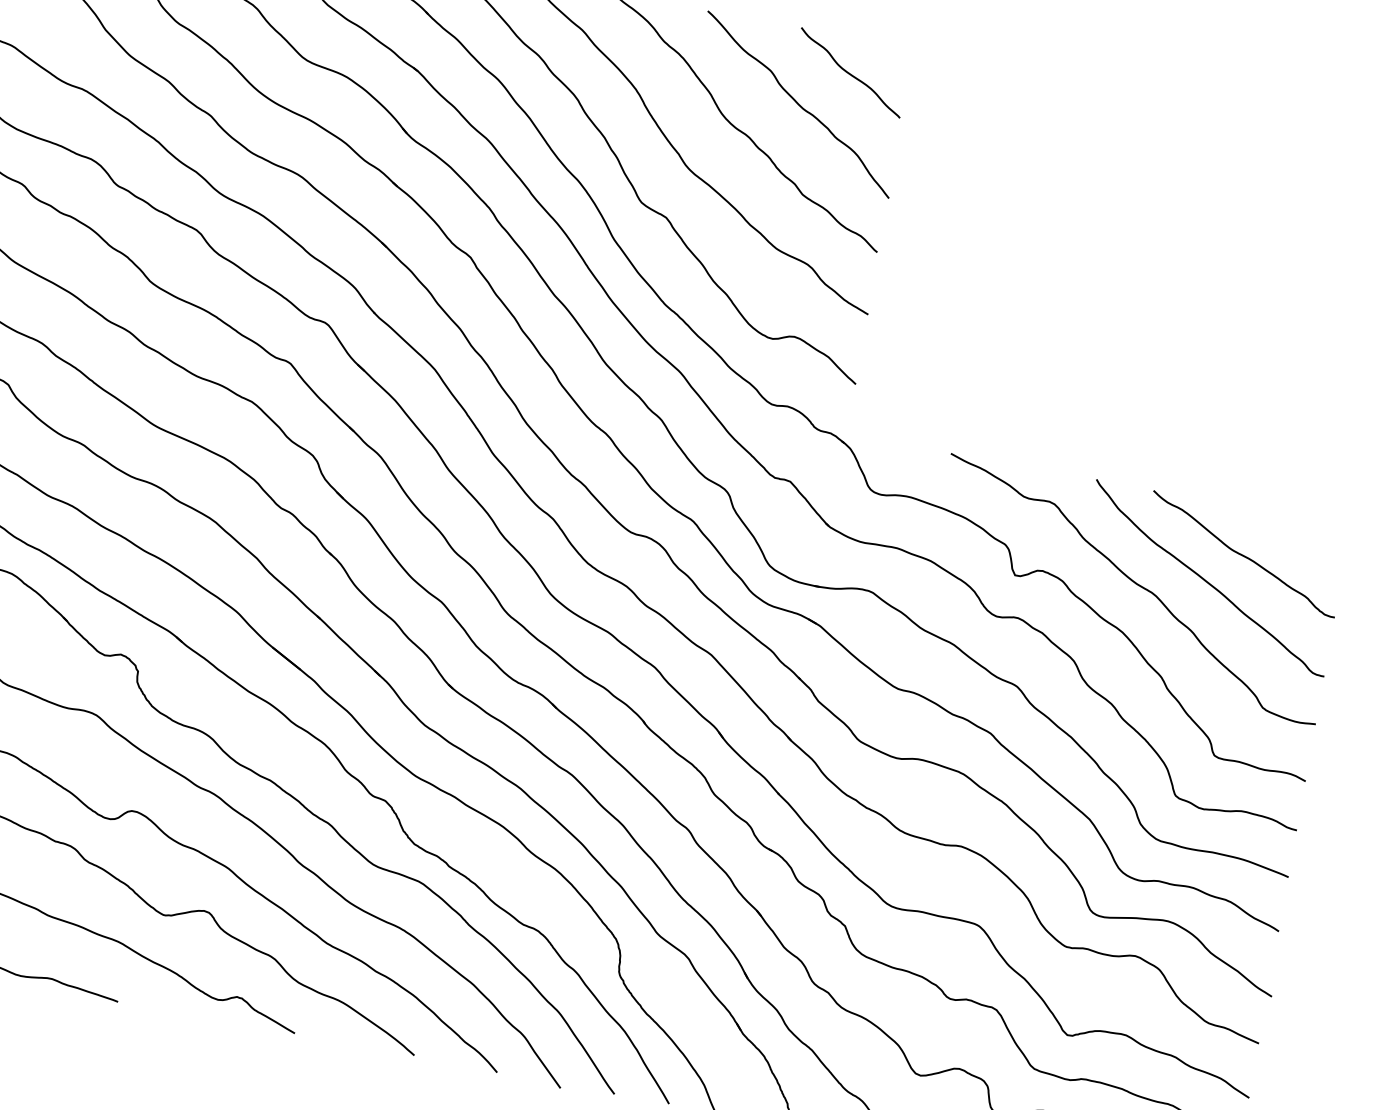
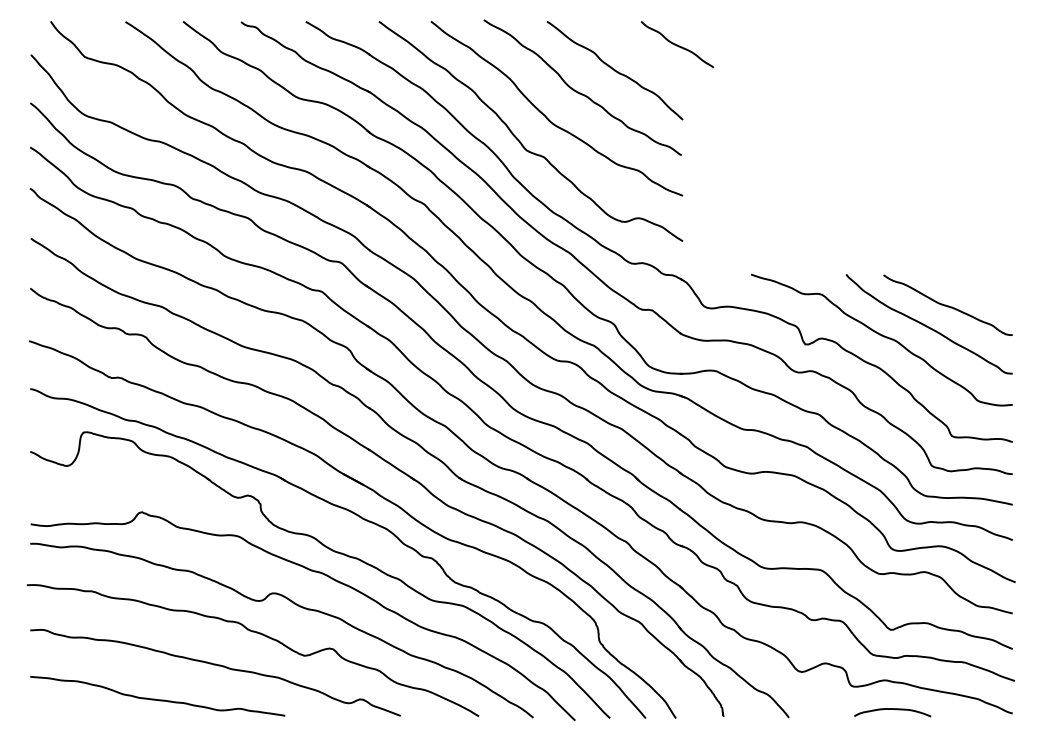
curve: (850, 72) -> (677, 44), moved

